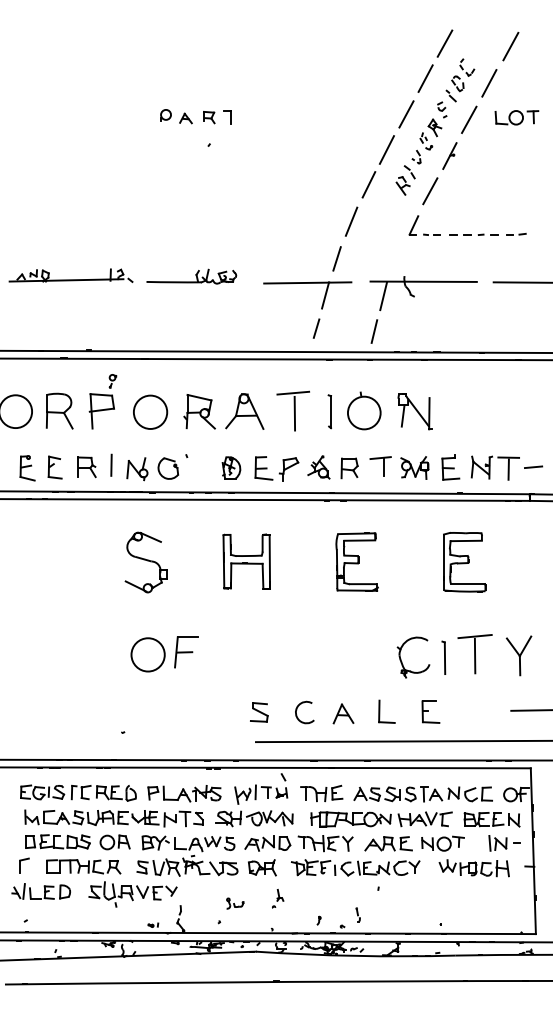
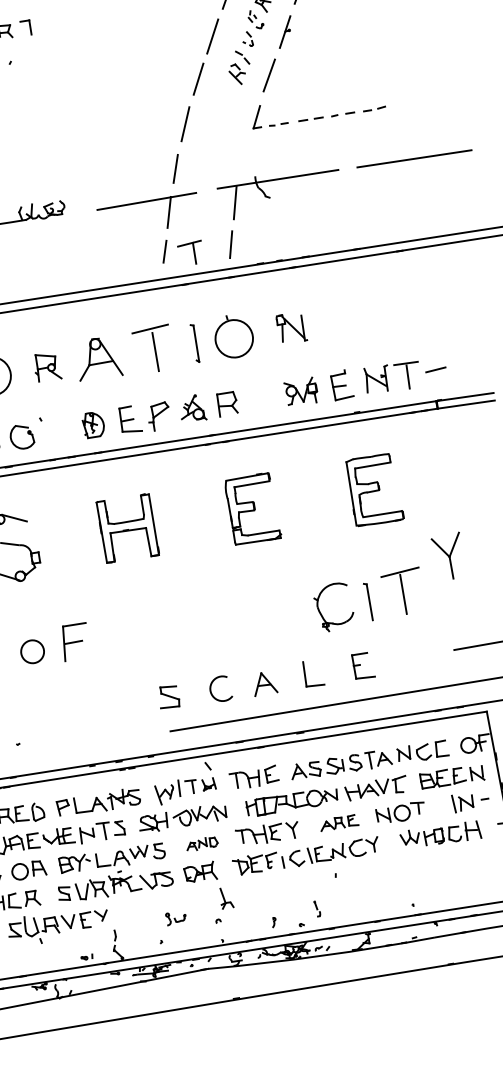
part: (199, 411) -> (47, 366), size x0.7
part: (414, 411) -> (290, 328), size x0.7
part: (380, 466) -> (190, 253), moved
circle: (147, 654) -> (31, 651), size x0.6
part: (518, 655) -> (447, 556), moved
part: (267, 843) -> (201, 844), size x0.6
part: (388, 843) -> (338, 822), size x0.7
part: (278, 898) -> (224, 904), size x1.6

